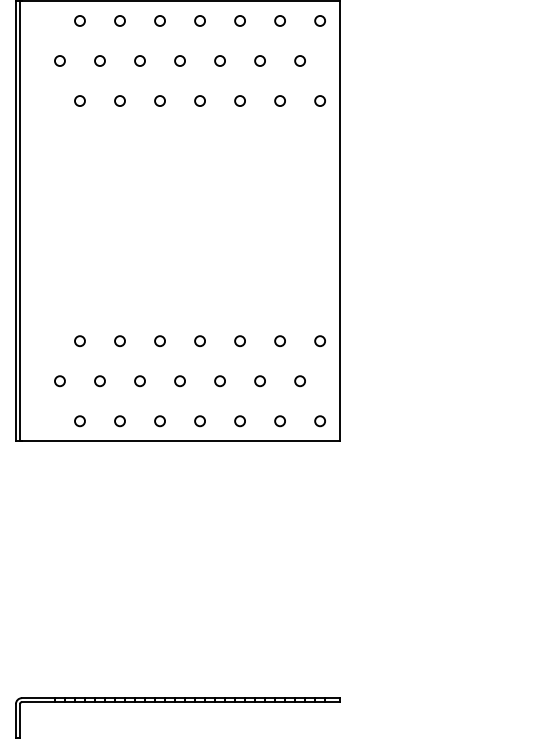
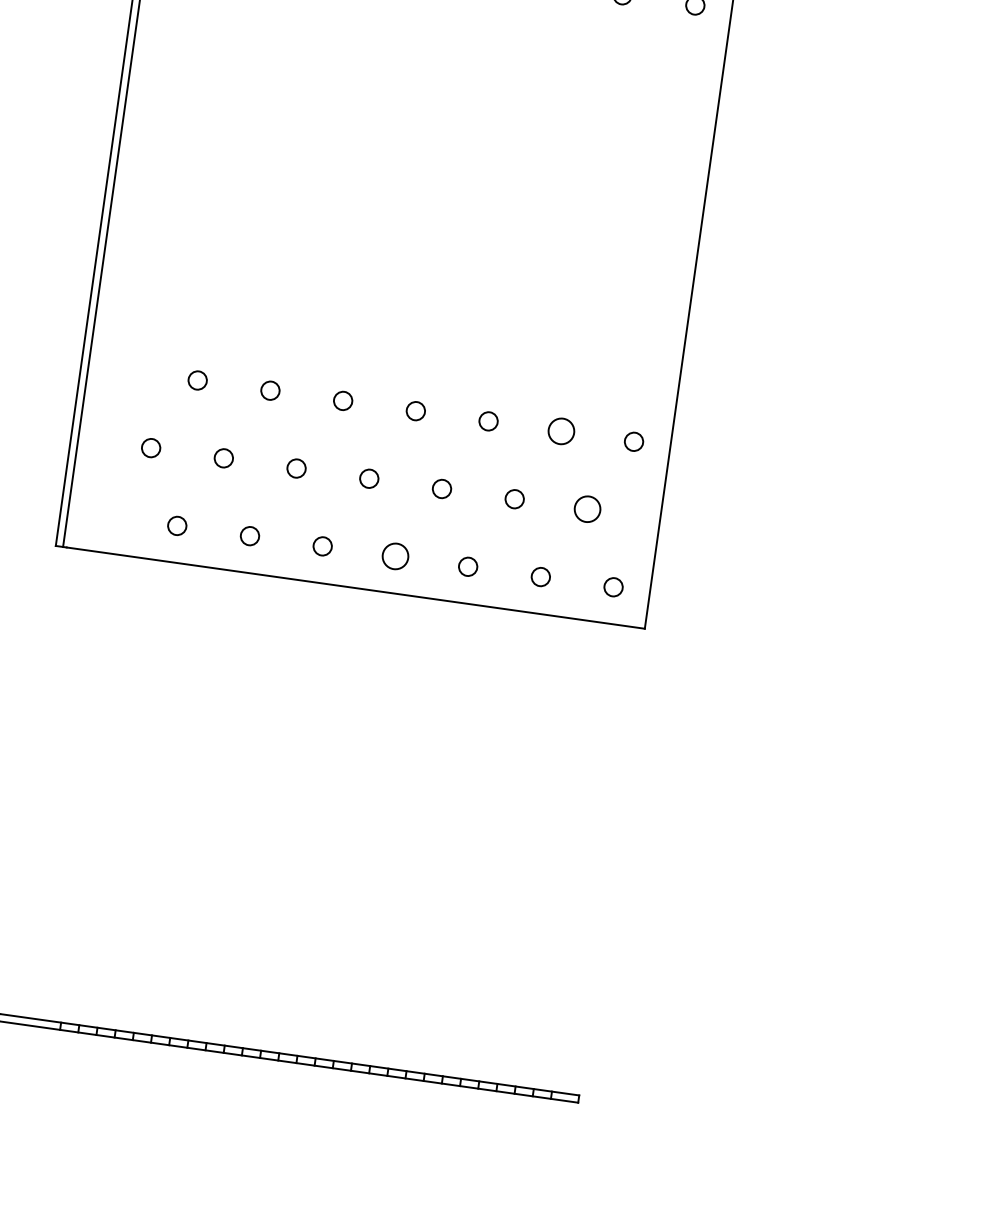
circle: (279, 341) -> (560, 432), size x1.4
circle: (299, 381) -> (586, 509), size x1.4
circle: (199, 421) -> (394, 556), size x1.4

